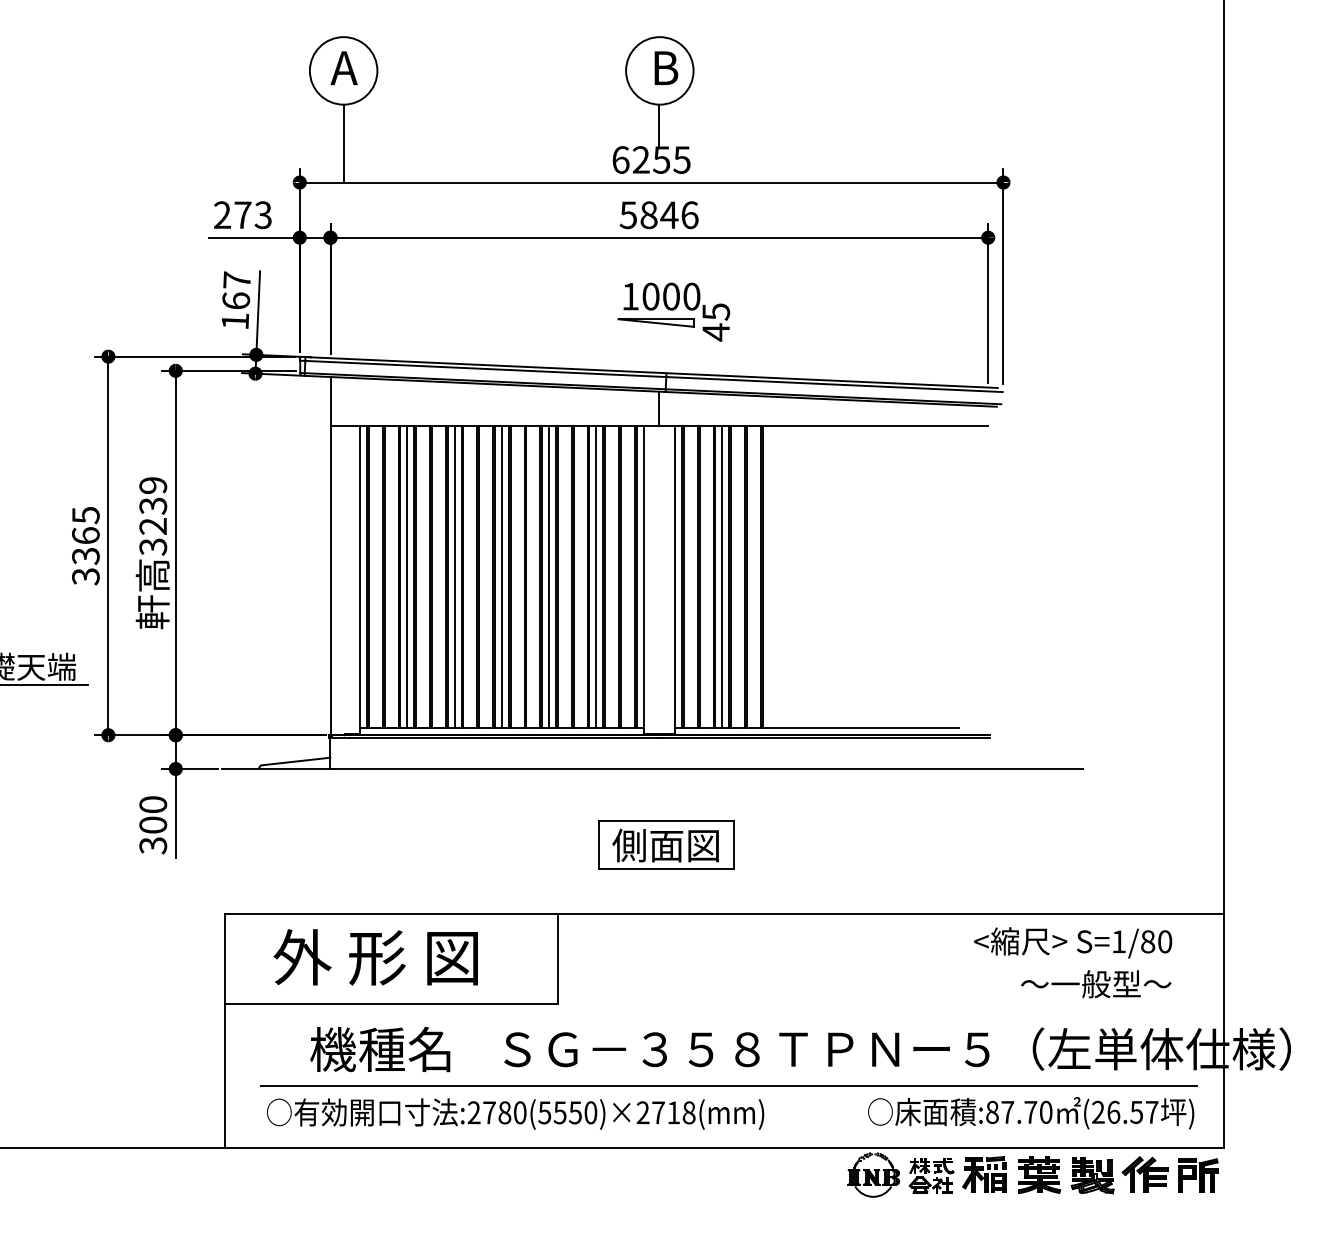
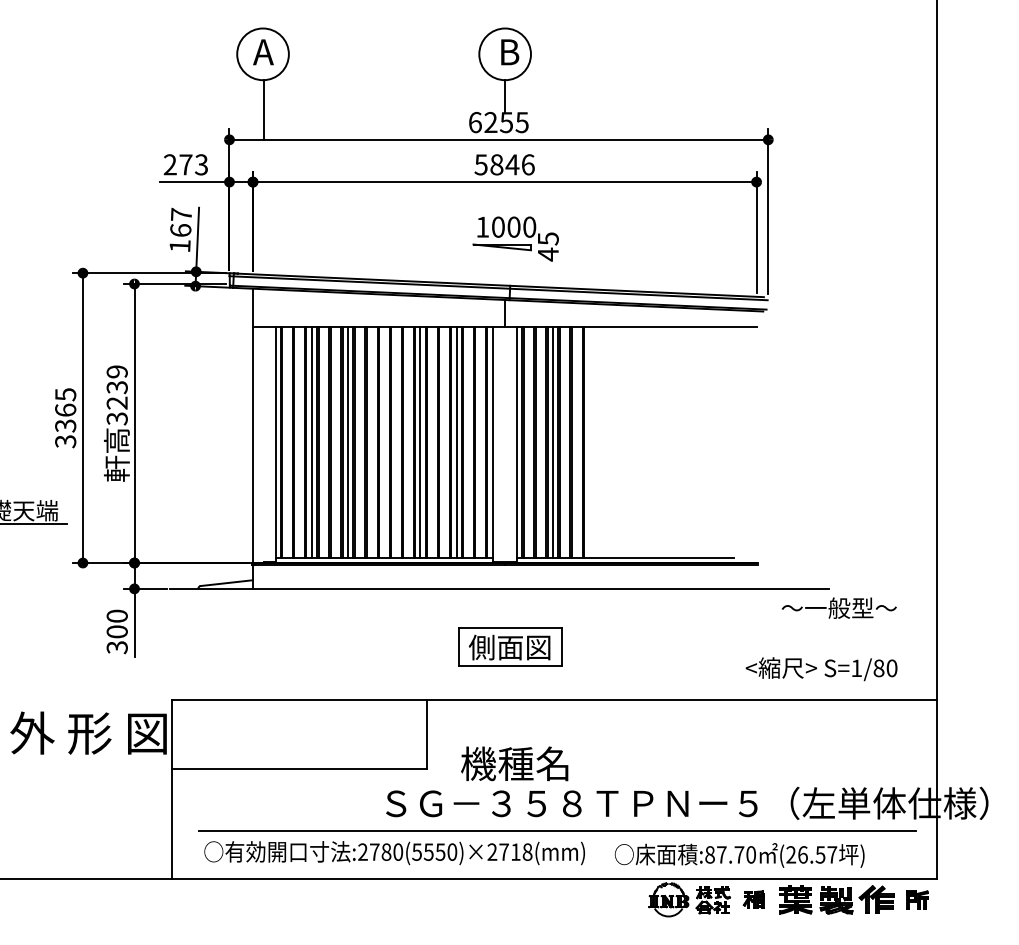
line: (501, 577) -> (383, 442), removed
text: (1073, 942) -> (821, 668), moved
text: (375, 957) -> (88, 733), moved
text: (1096, 984) -> (839, 608), moved
text: (380, 1049) -> (514, 763), moved
text: (1031, 1113) -> (739, 855), moved
part: (984, 1174) -> (753, 899), size x0.6
part: (1198, 1175) -> (917, 900), size x0.7

